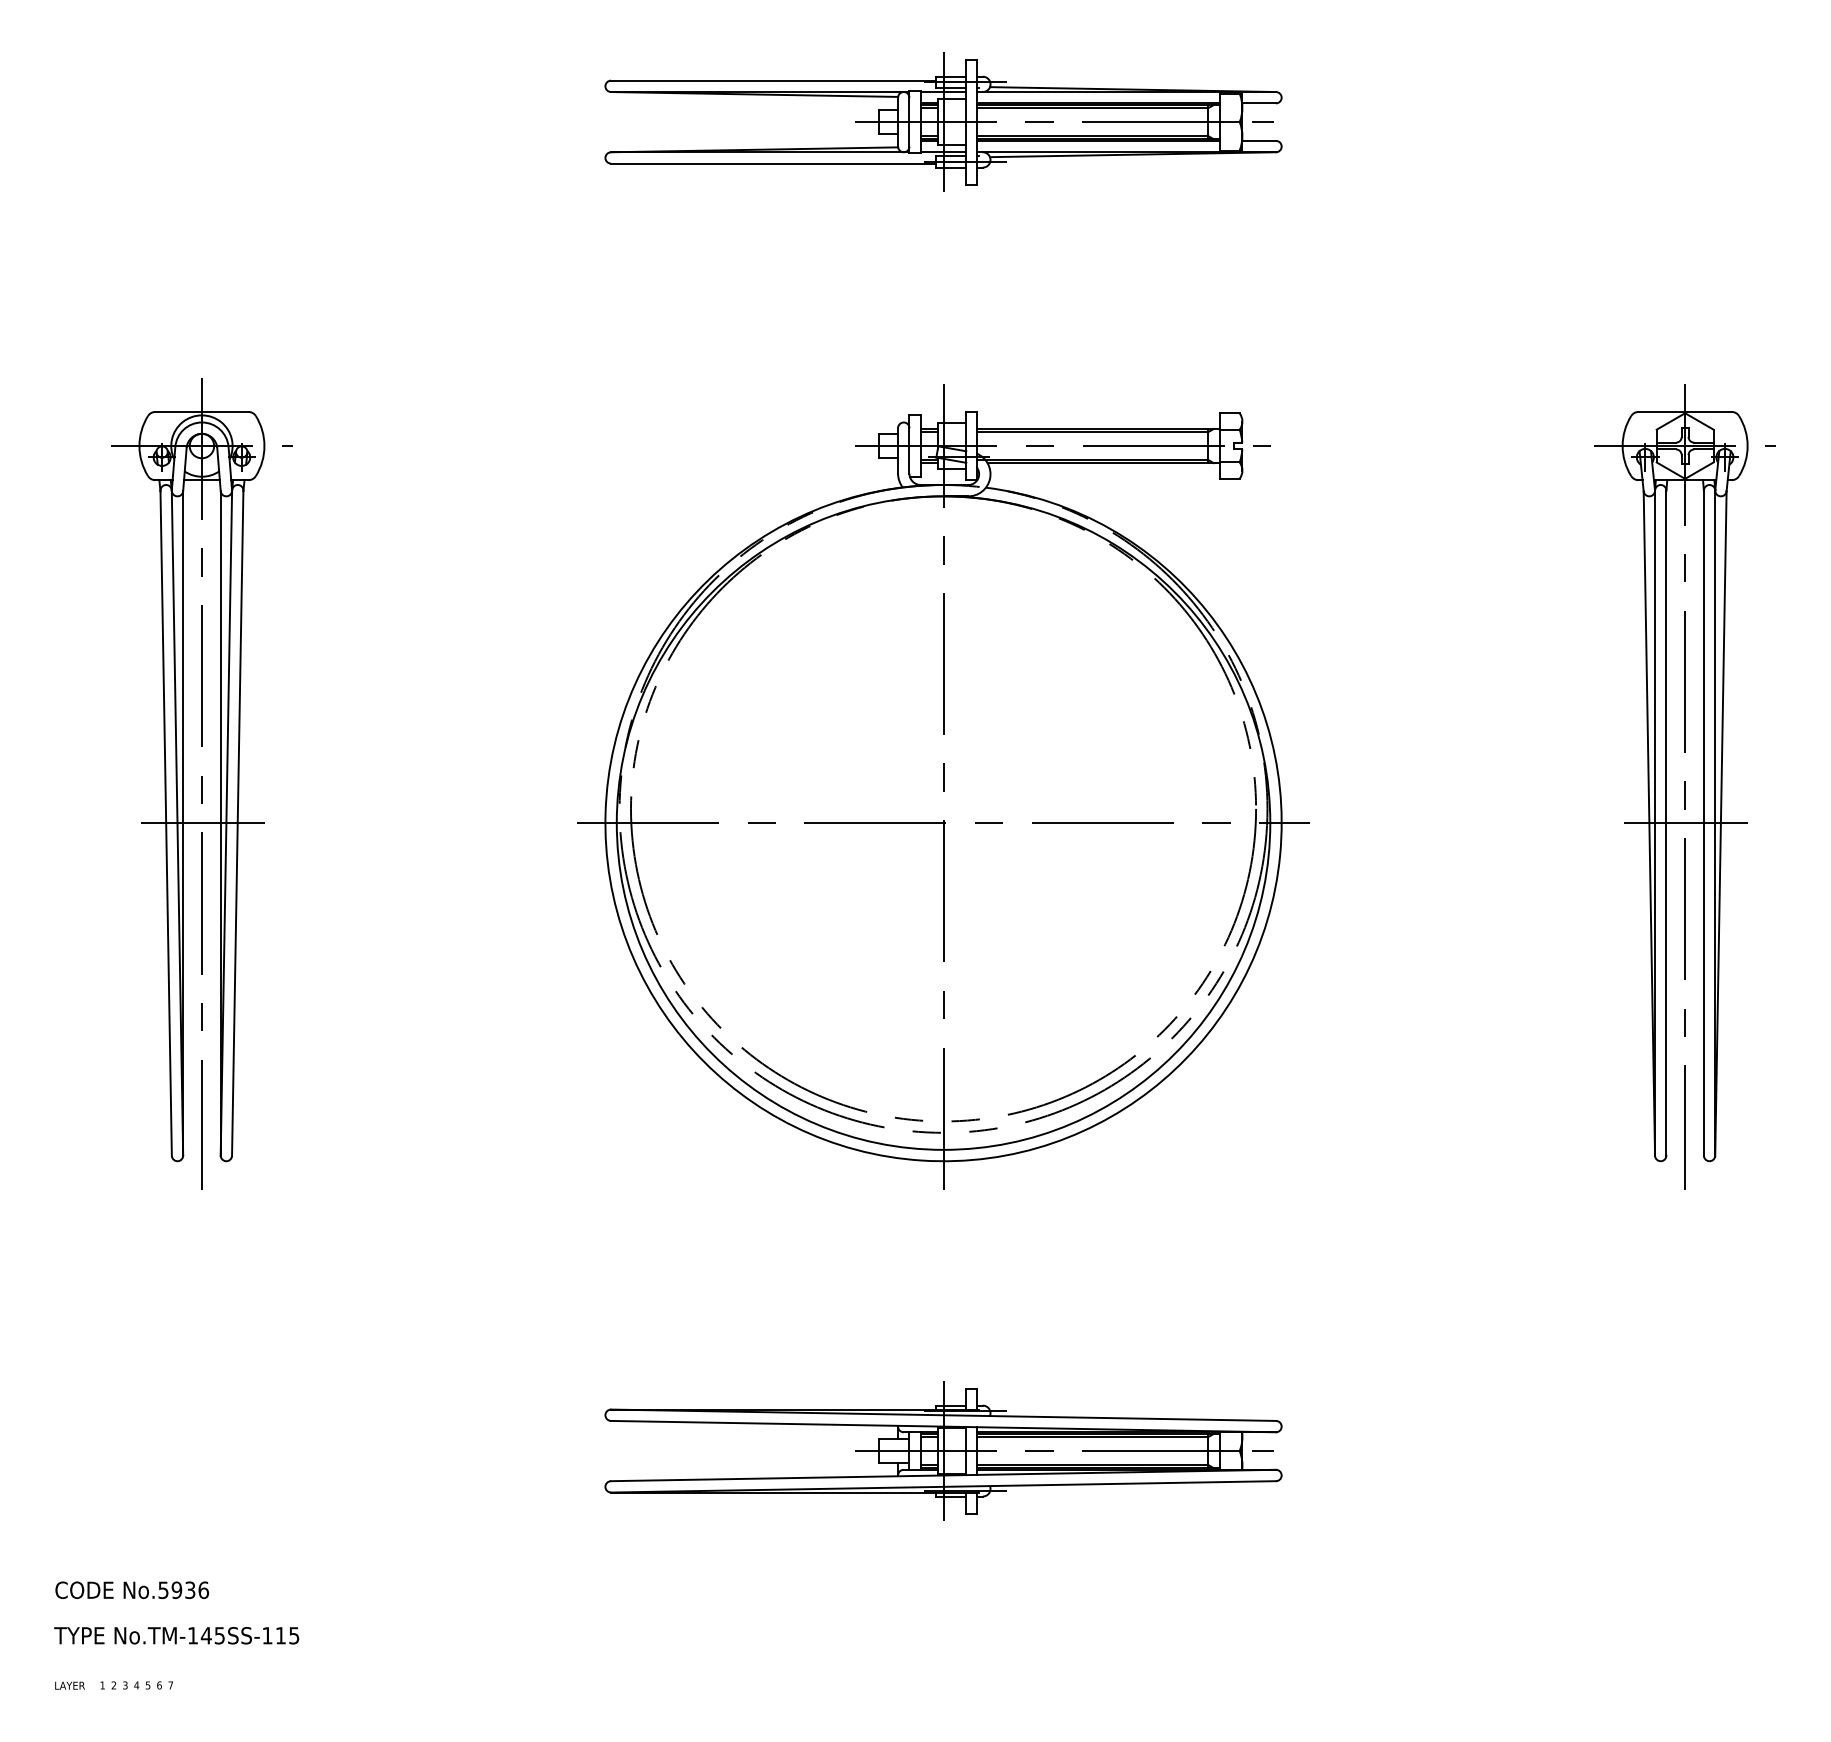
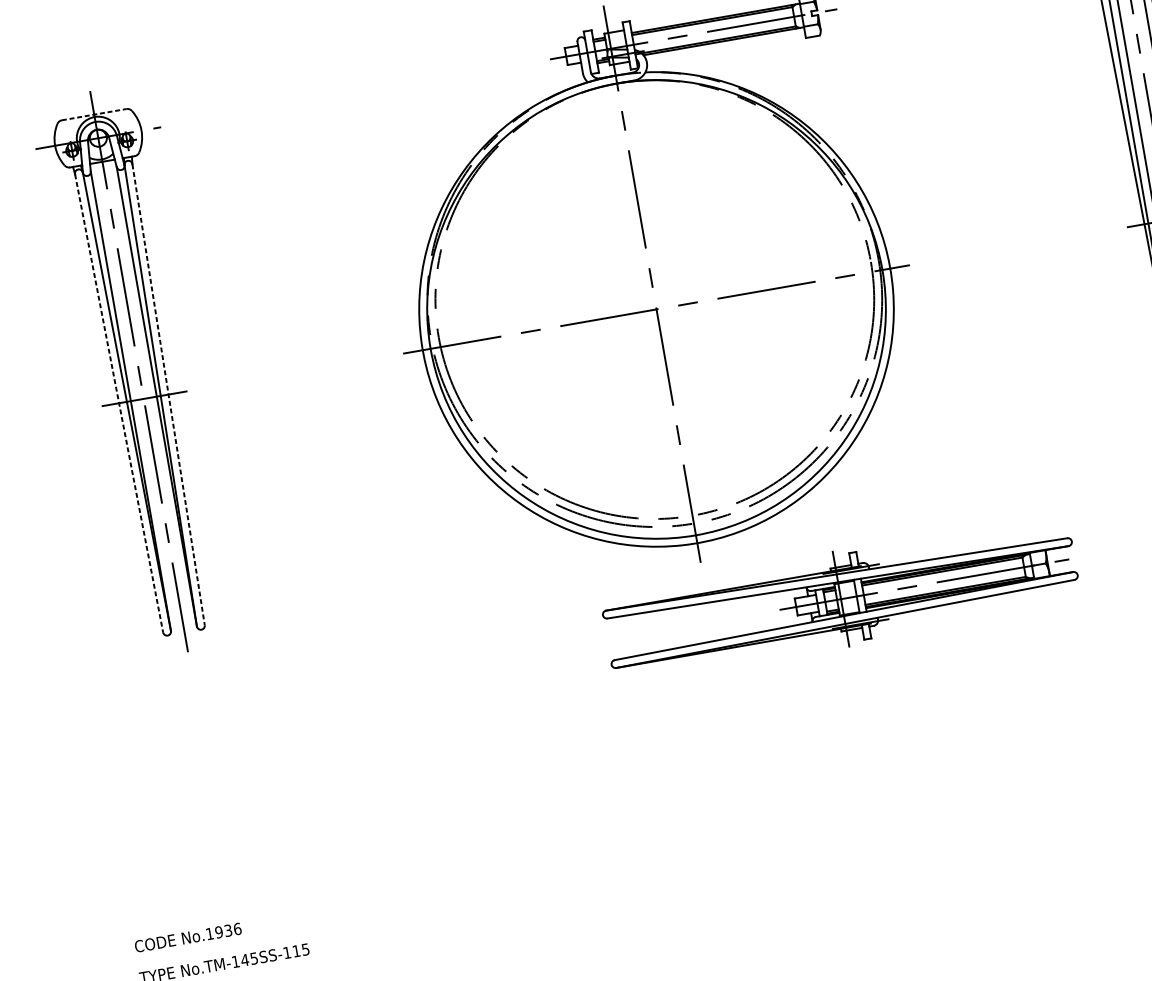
line: (201, 411) -> (93, 114), solid -> dashed
line: (166, 823) -> (119, 403), solid -> dashed
line: (237, 823) -> (168, 394), solid -> dashed
part: (943, 1450) -> (840, 598), moved
text: (163, 1590) -> (209, 934), No.5936 -> No.1936

